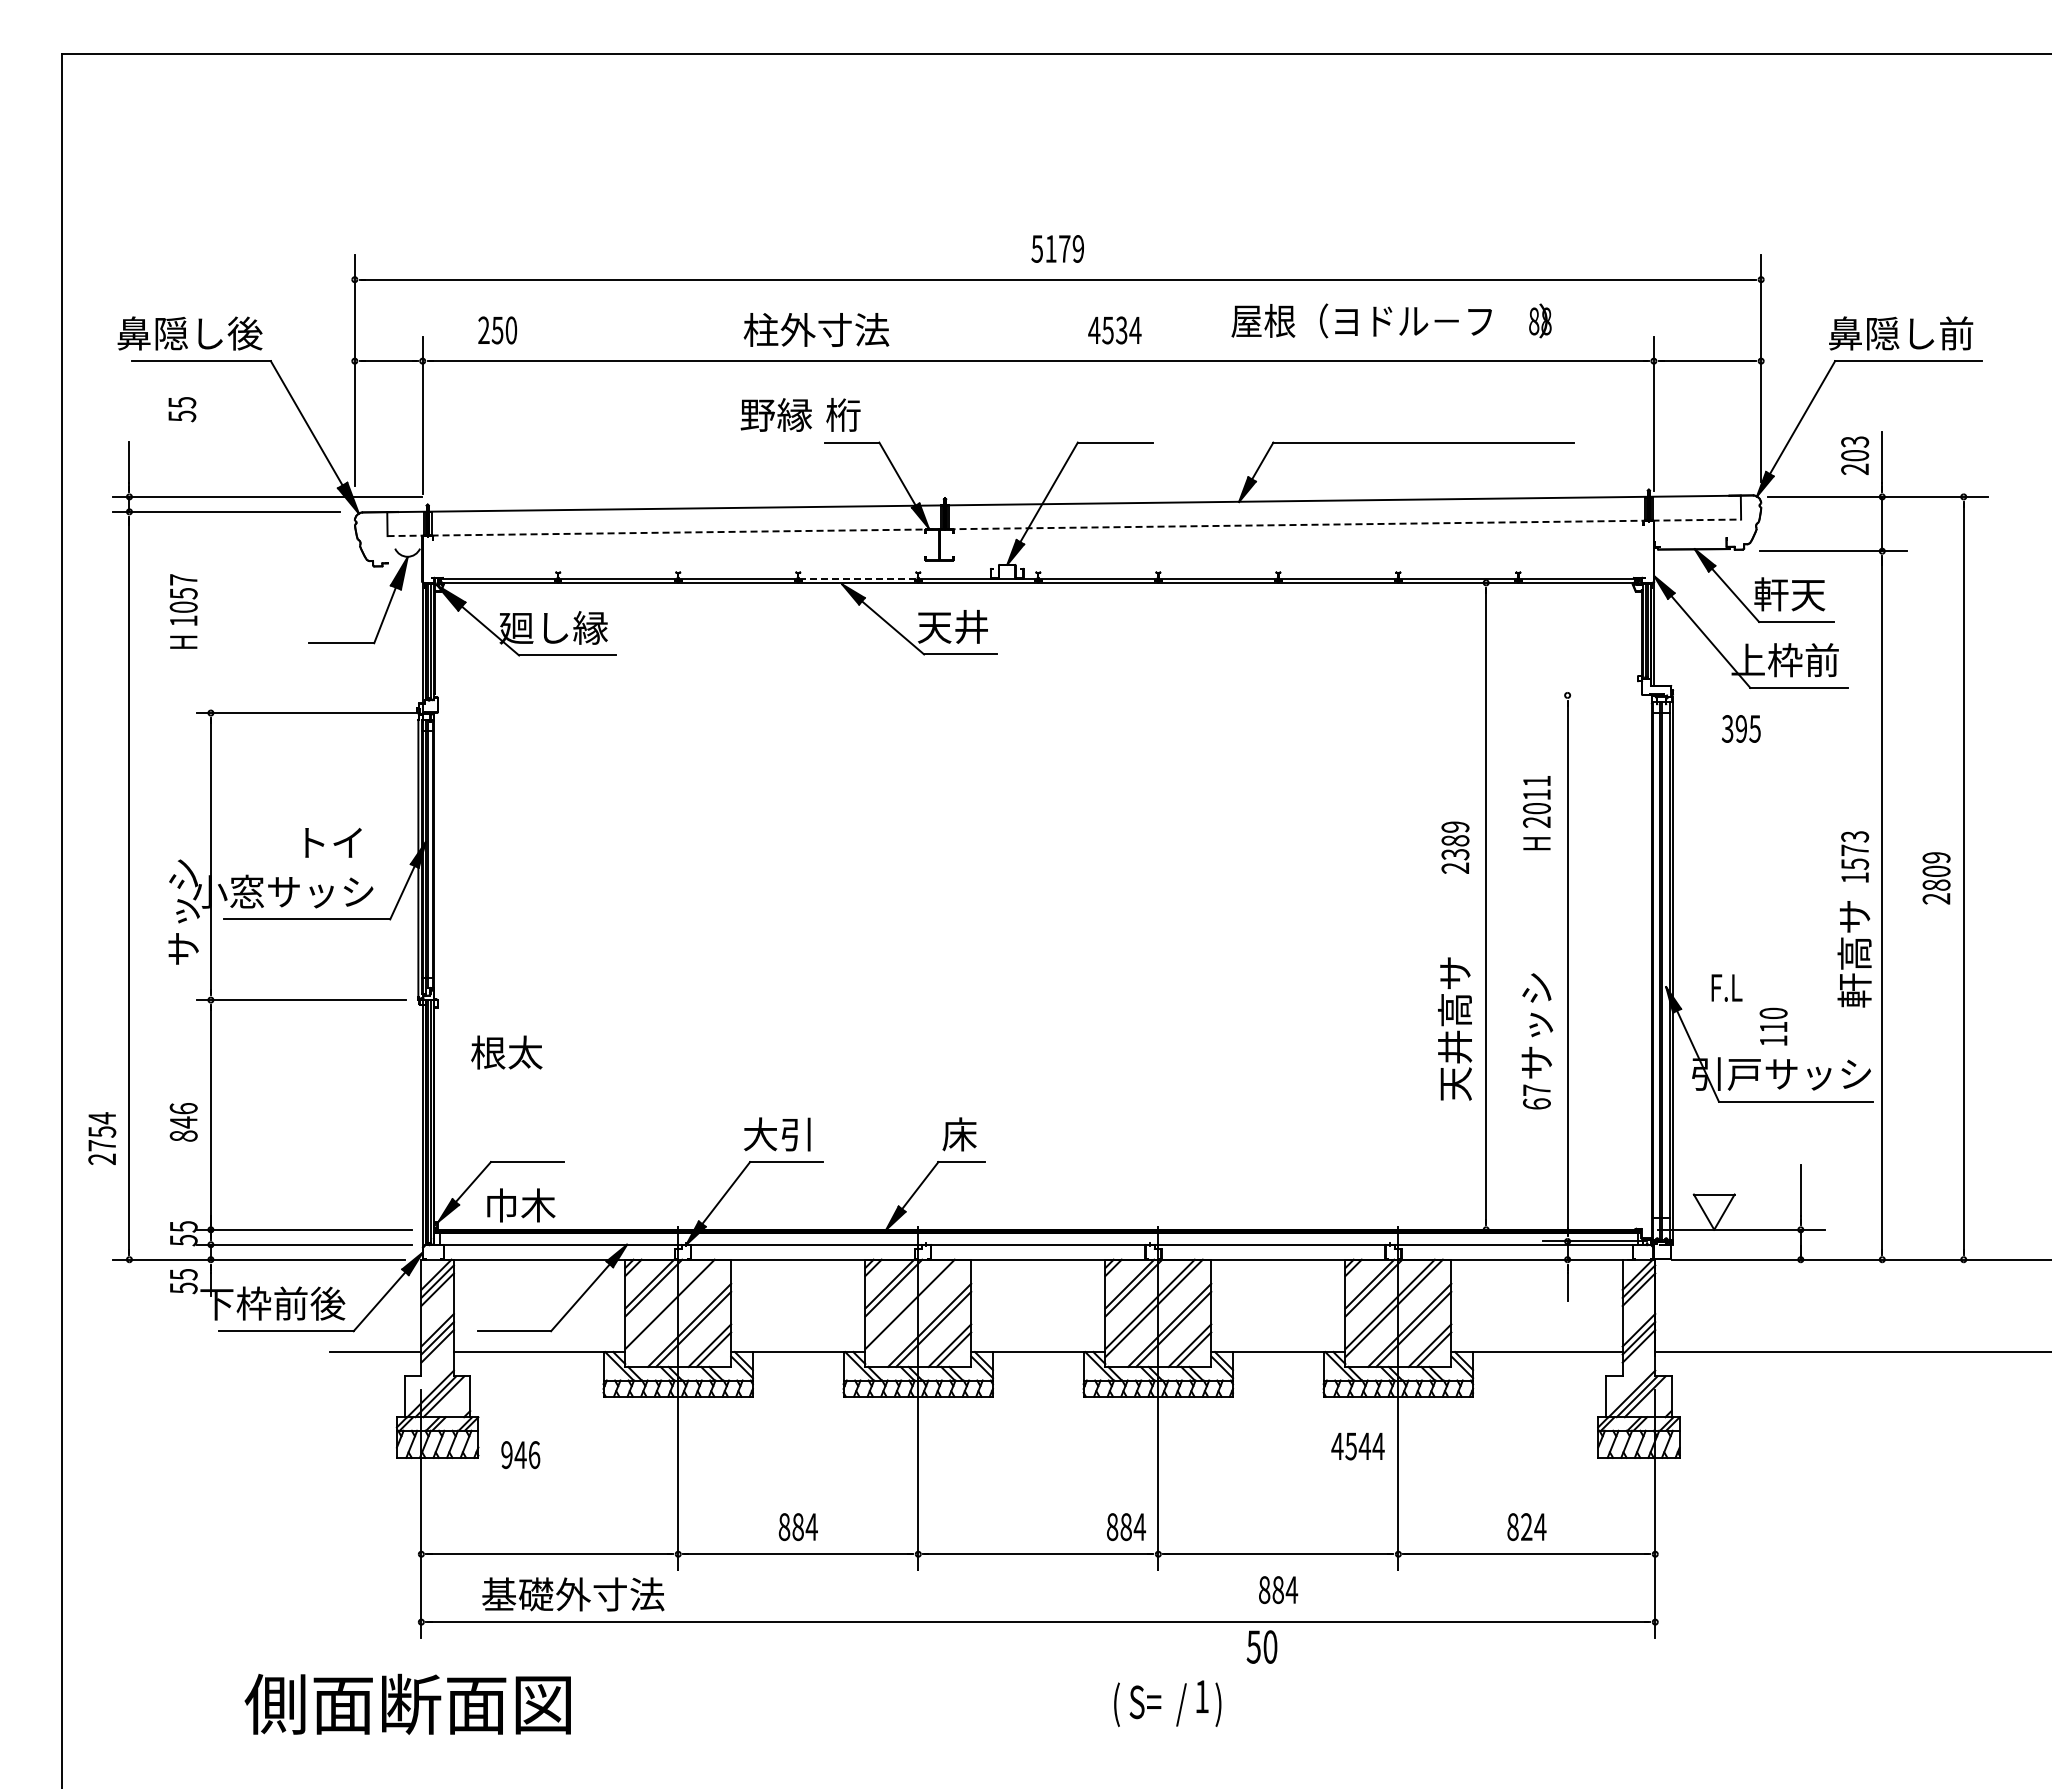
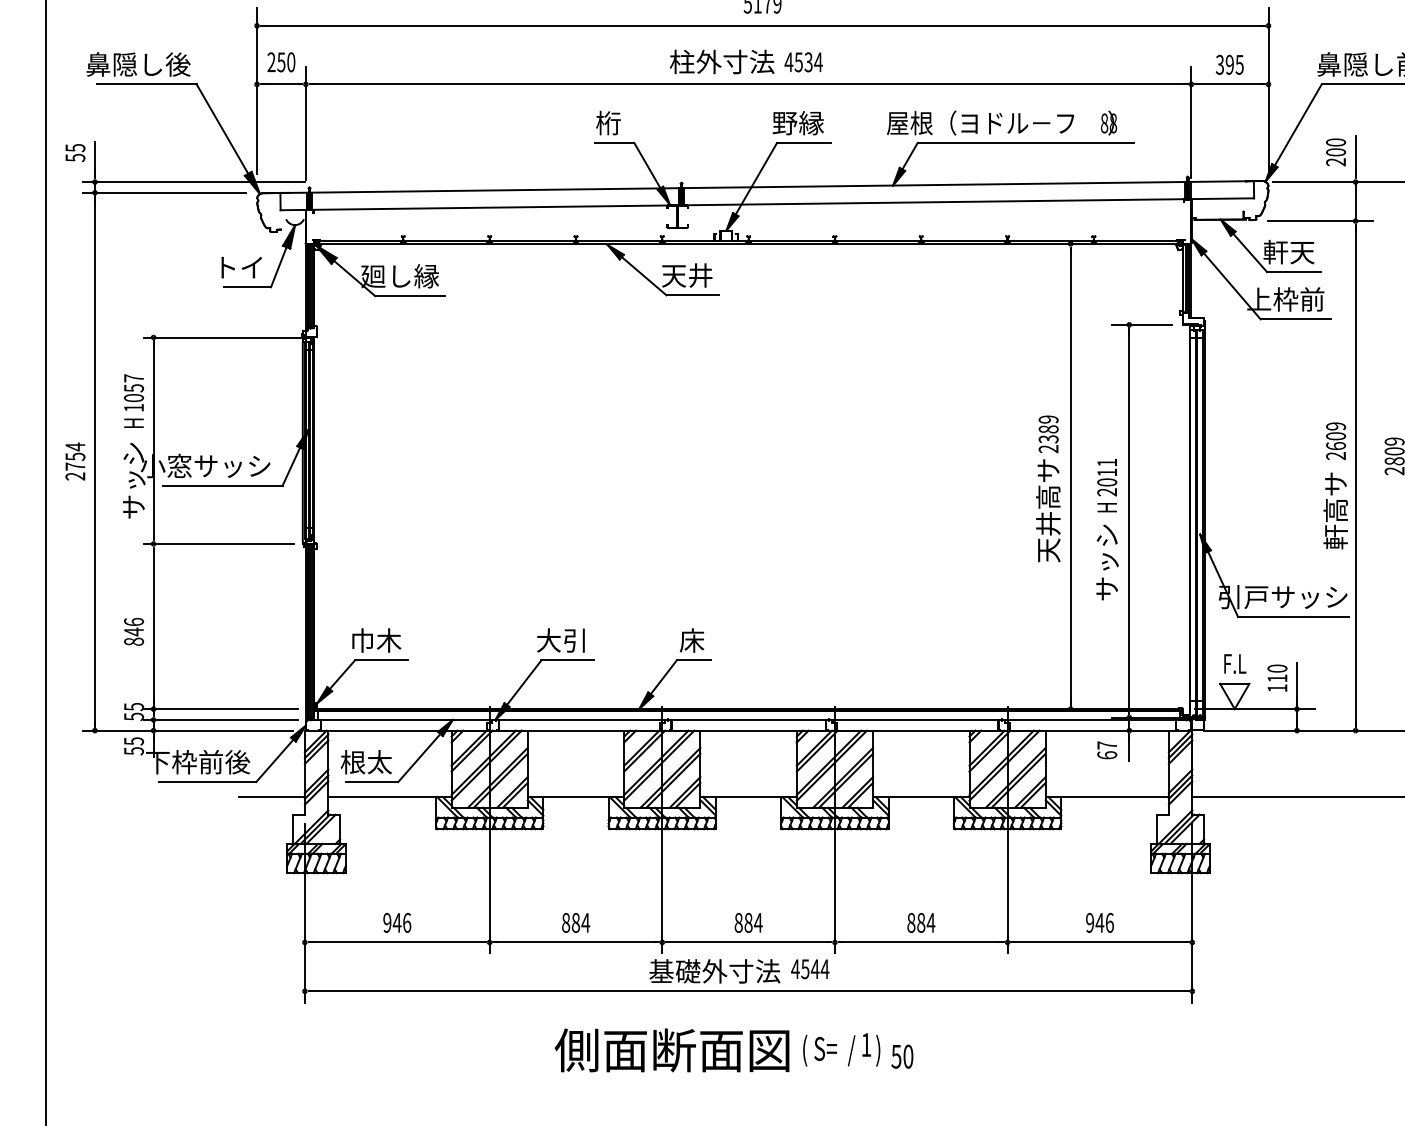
text: (1391, 320) -> (1001, 122), moved
text: (816, 329) -> (722, 61), moved
text: (497, 330) -> (281, 62), moved
text: (182, 409) -> (75, 152), moved
text: (775, 414) -> (797, 122), moved
text: (1854, 441) -> (1335, 142), 203 -> 200
line: (1064, 527) -> (767, 204), dashed -> solid
line: (858, 578) -> (619, 240), dashed -> solid
text: (183, 611) -> (133, 401), moved
line: (1584, 695) -> (1141, 324), added
text: (1740, 728) -> (1229, 64), moved
text: (1536, 813) -> (1106, 485), moved
text: (333, 842) -> (241, 267), moved
text: (1855, 857) -> (1336, 441), 1573 -> 2609
text: (1726, 987) -> (1234, 663), moved
text: (1773, 1026) -> (1277, 678), moved
text: (1455, 1028) -> (1048, 510), moved
text: (506, 1052) -> (366, 762), moved
text: (1536, 1096) -> (1106, 749), moved
text: (102, 1138) -> (75, 461), moved
text: (521, 1205) -> (376, 640), moved
line: (673, 1308) -> (486, 765), added
line: (913, 1308) -> (658, 765), added
text: (1357, 1446) -> (809, 969), moved
text: (520, 1454) -> (397, 922), moved
text: (1126, 1527) -> (748, 923), moved
text: (1526, 1527) -> (1099, 923), 824 -> 946
text: (1278, 1590) -> (921, 923), moved
text: (573, 1594) -> (714, 971), moved
text: (1261, 1646) -> (901, 1056), moved
text: (407, 1703) -> (671, 1049), moved

